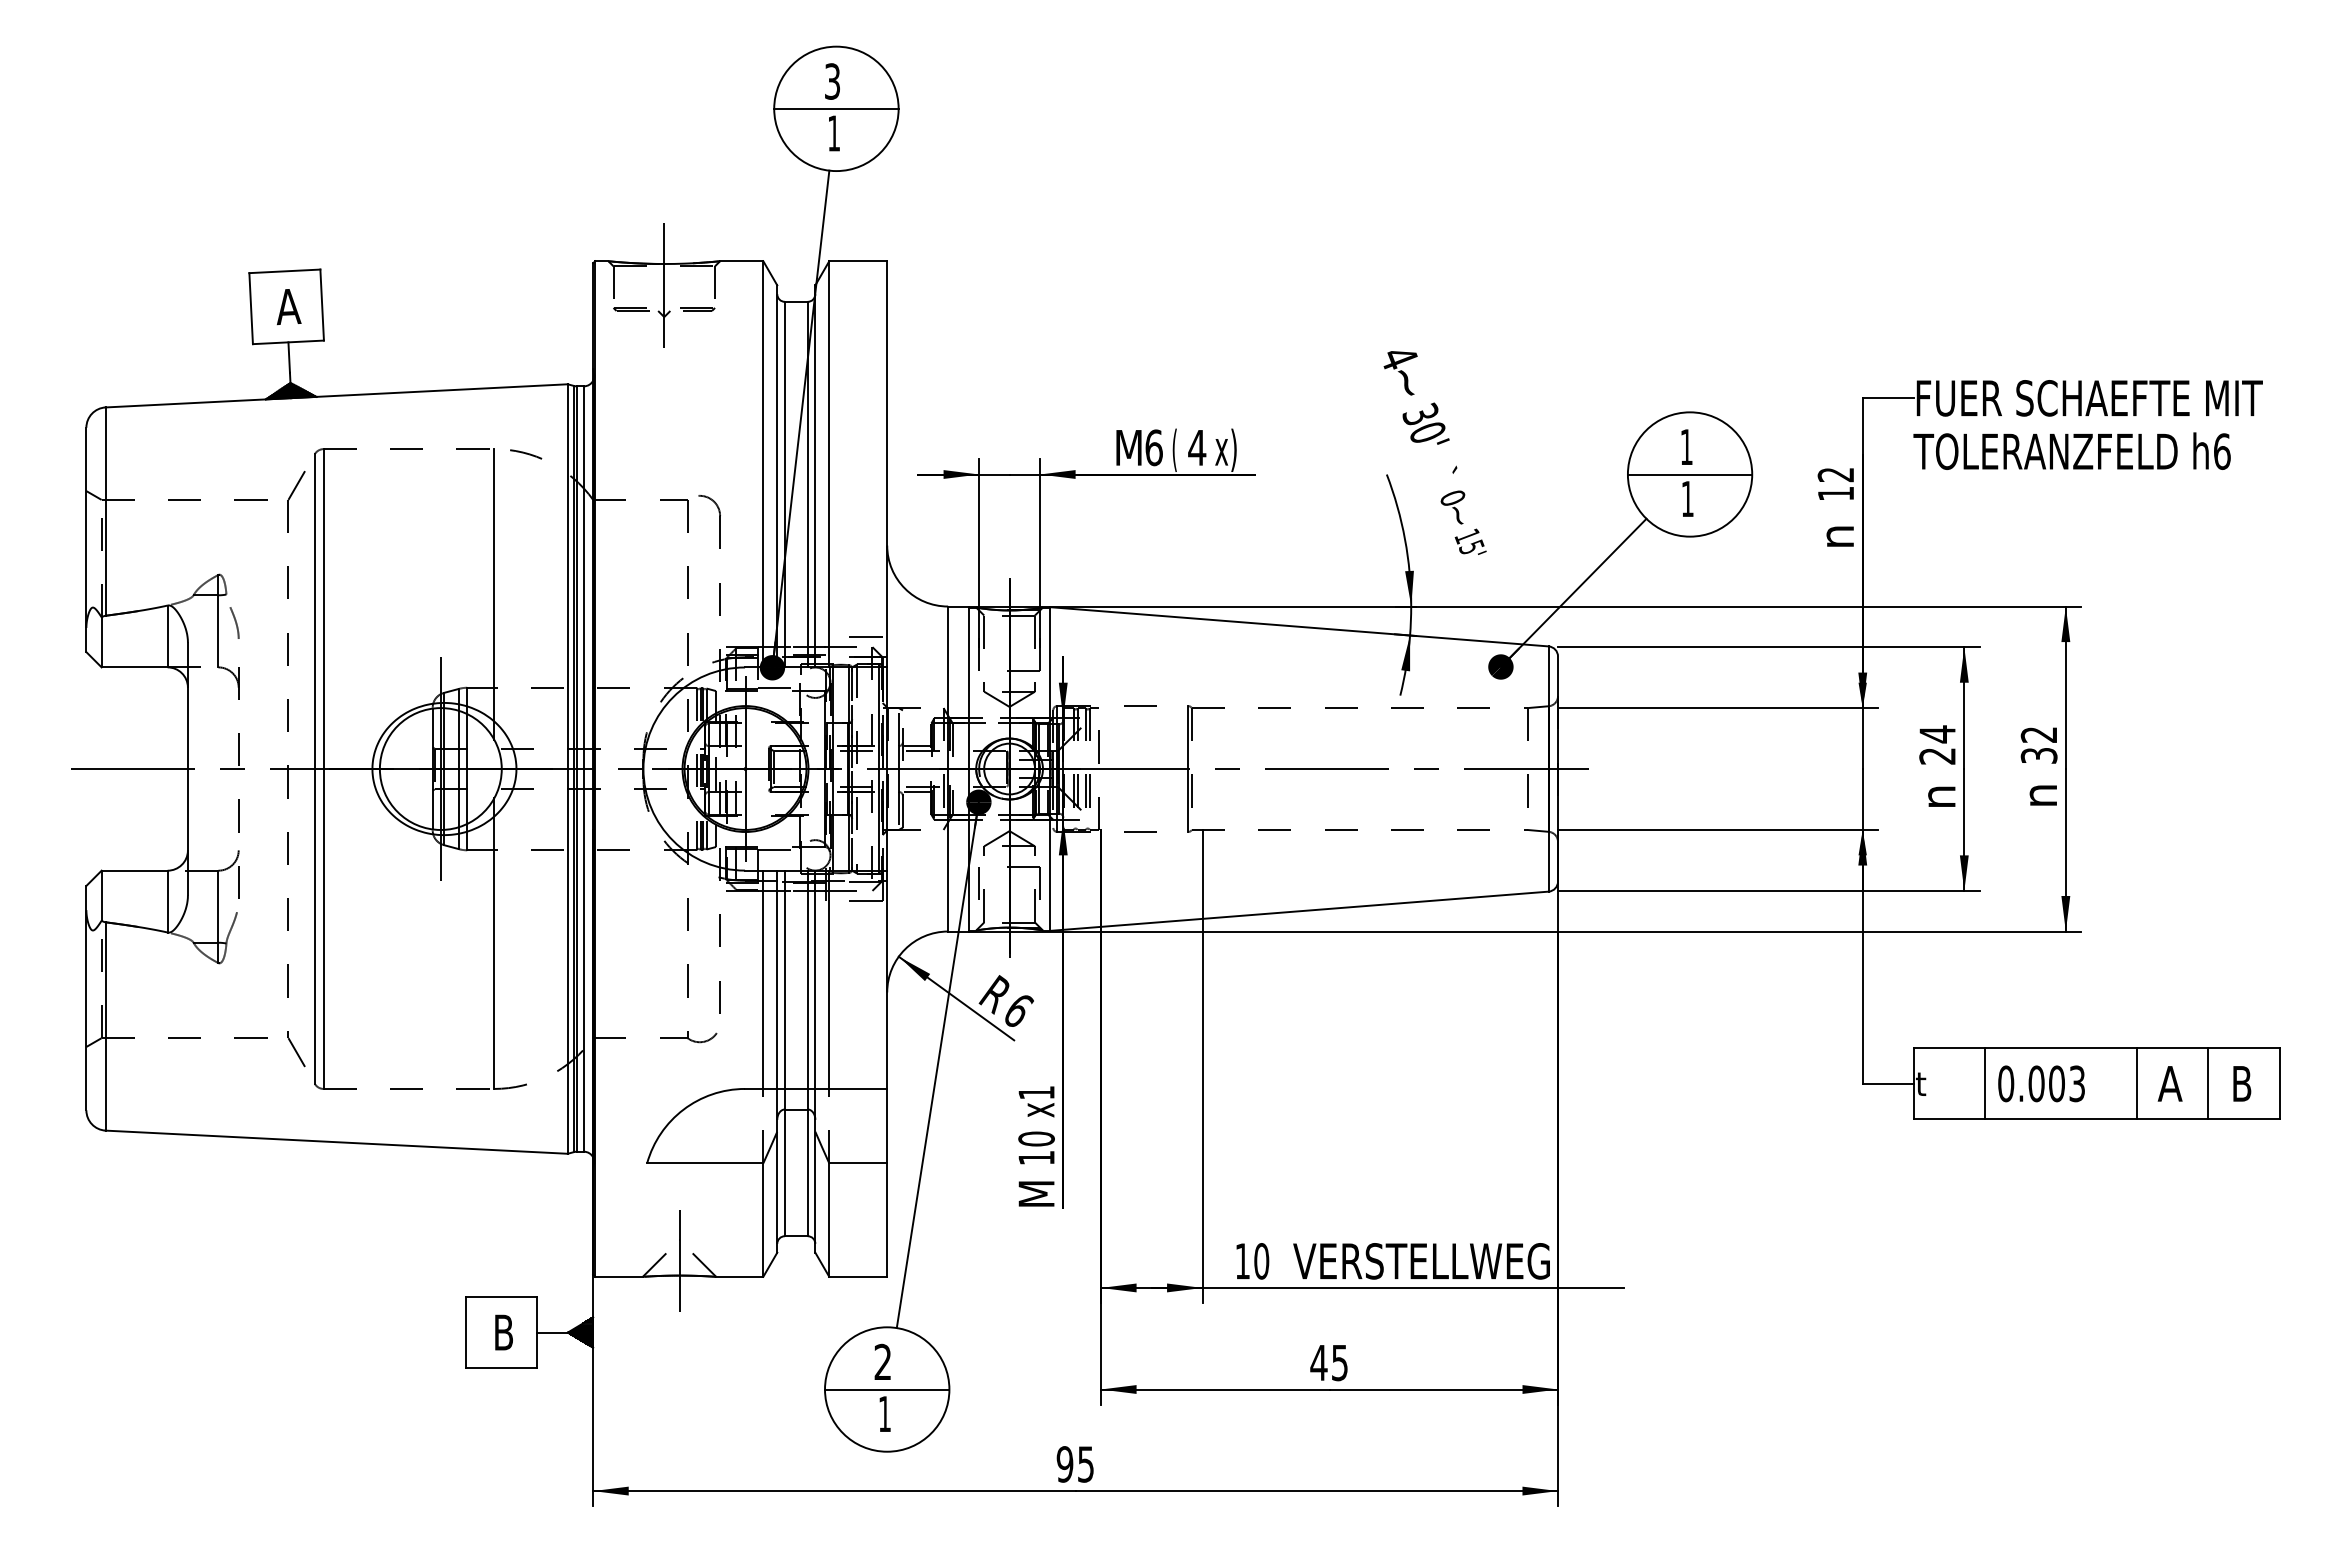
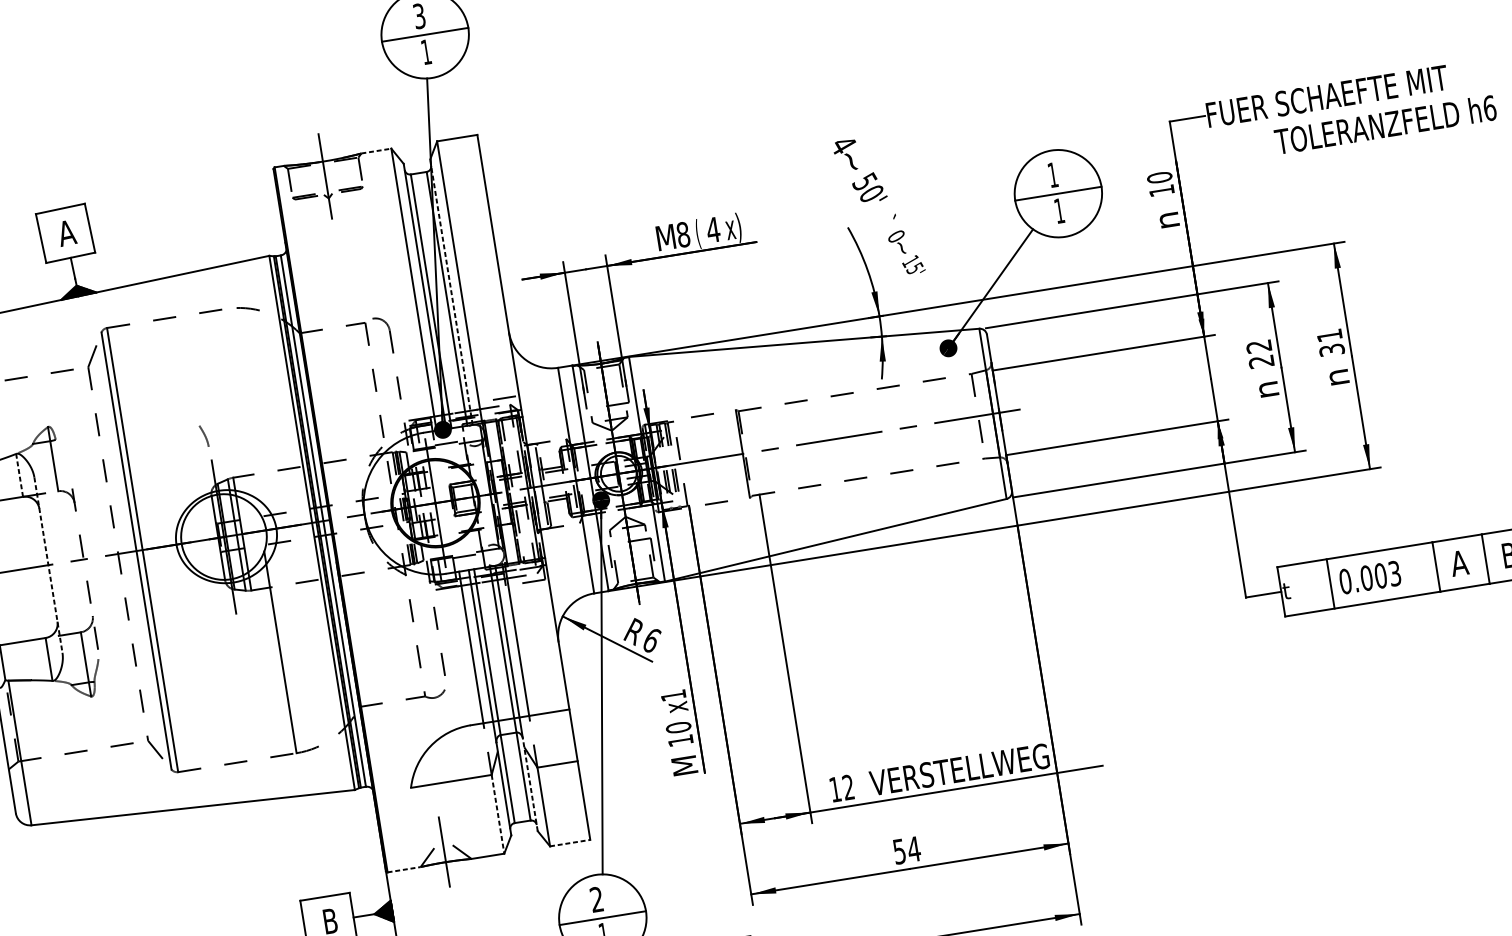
line: (741, 261) -> (376, 151), solid -> dashed
text: (1420, 413) -> (864, 181), 30' -> 50'
text: (1153, 447) -> (682, 234), 6 -> 8
text: (2071, 450) -> (1385, 124), moved
text: (1835, 474) -> (1159, 177), 12 -> 10
line: (815, 475) -> (451, 291), solid -> dashed
line: (494, 594) -> (241, 409), removed
curve: (234, 621) -> (203, 435), moved
line: (167, 636) -> (19, 475), solid -> dashed
text: (1937, 734) -> (1259, 346), 24 -> 22
text: (2038, 734) -> (1329, 335), 32 -> 31
line: (187, 769) -> (48, 565), solid -> dashed
line: (815, 1185) -> (530, 784), solid -> dashed
line: (763, 1220) -> (498, 814), solid -> dashed
text: (1261, 1261) -> (848, 787), 10 -> 12
line: (619, 1276) -> (404, 869), solid -> dashed
line: (858, 1276) -> (570, 842), solid -> dashed
text: (1329, 1363) -> (906, 850), 45 -> 54

